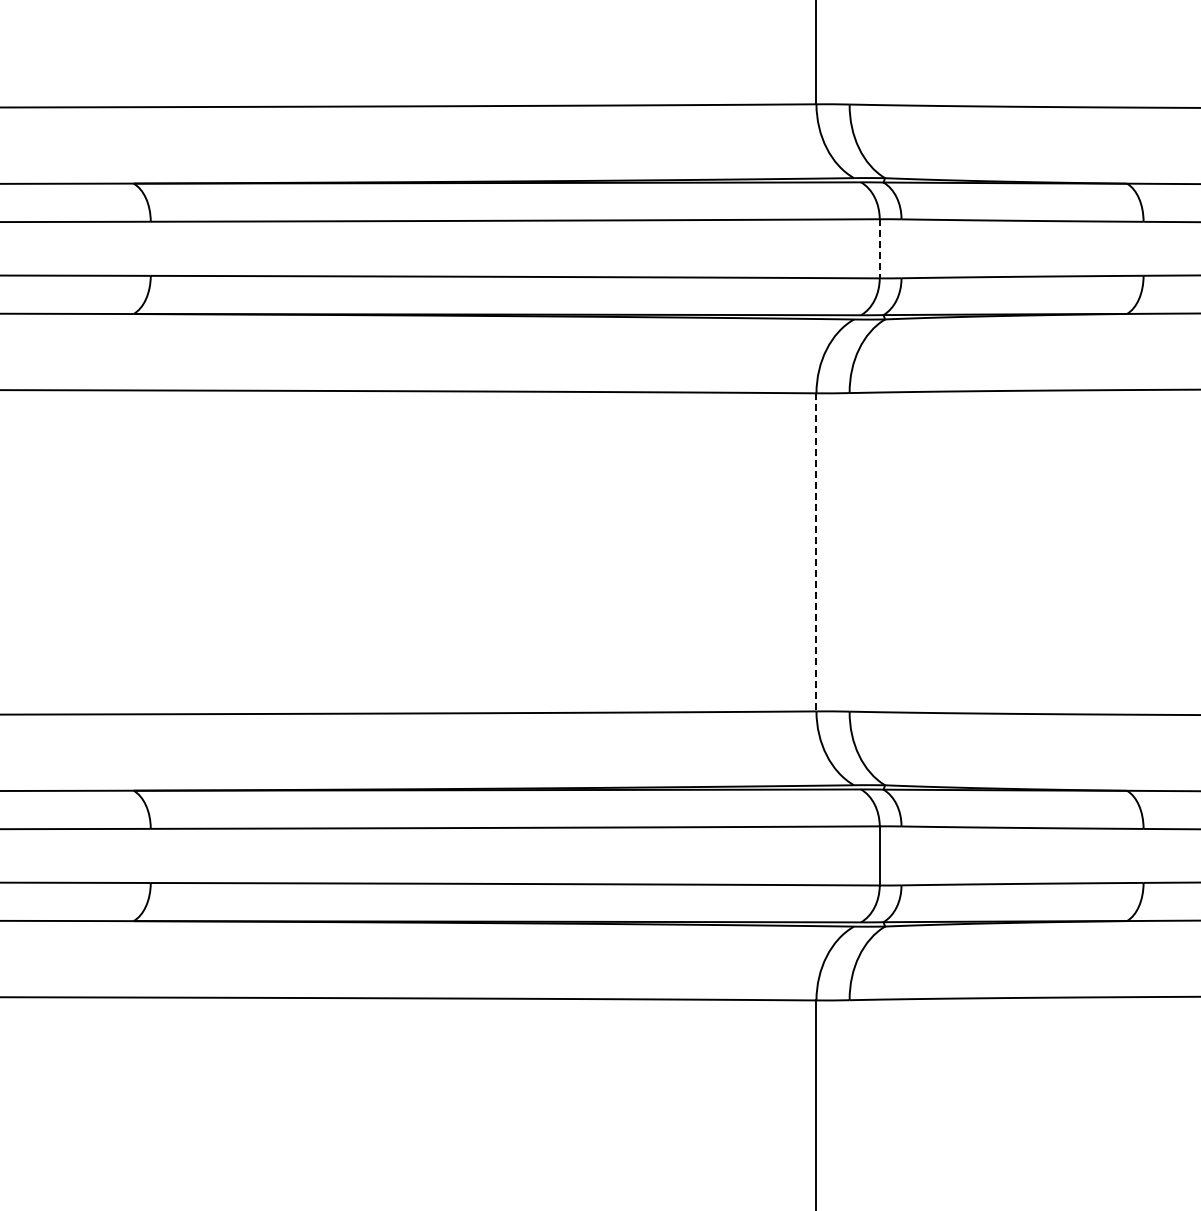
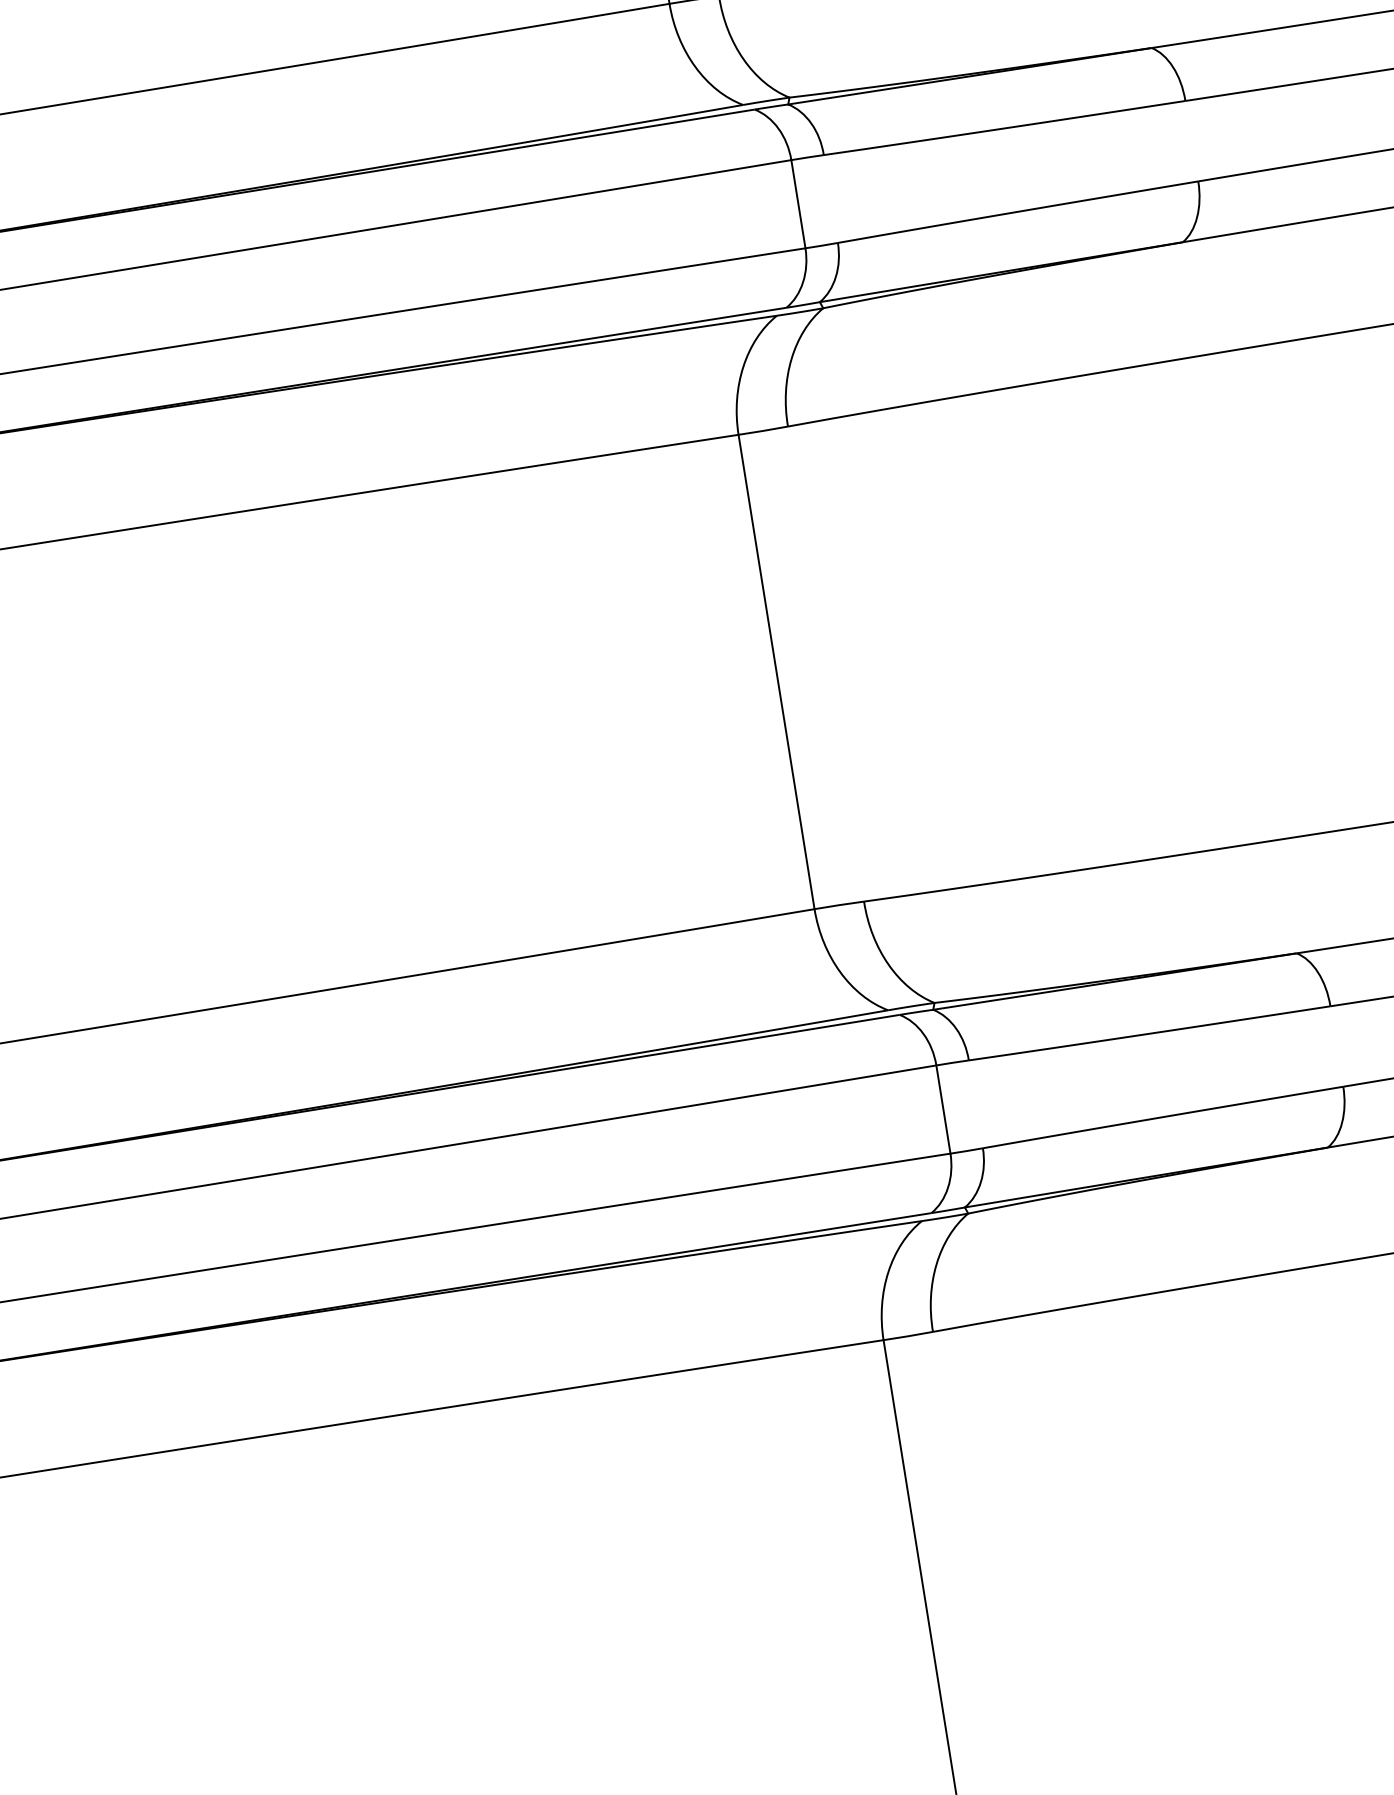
line: (879, 248) -> (797, 203), dashed -> solid
line: (816, 552) -> (776, 672), dashed -> solid

